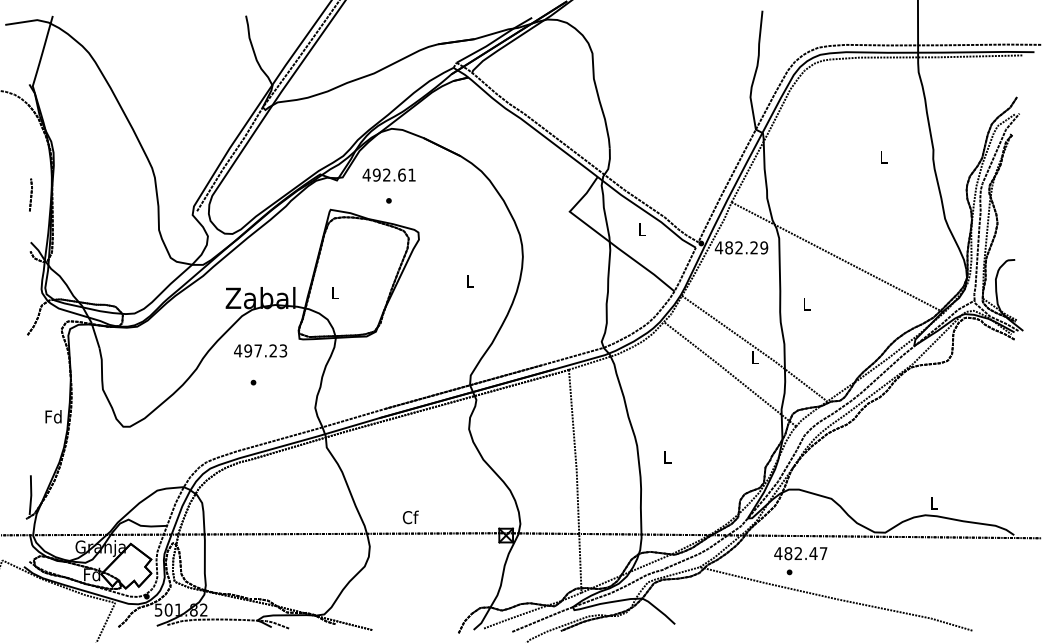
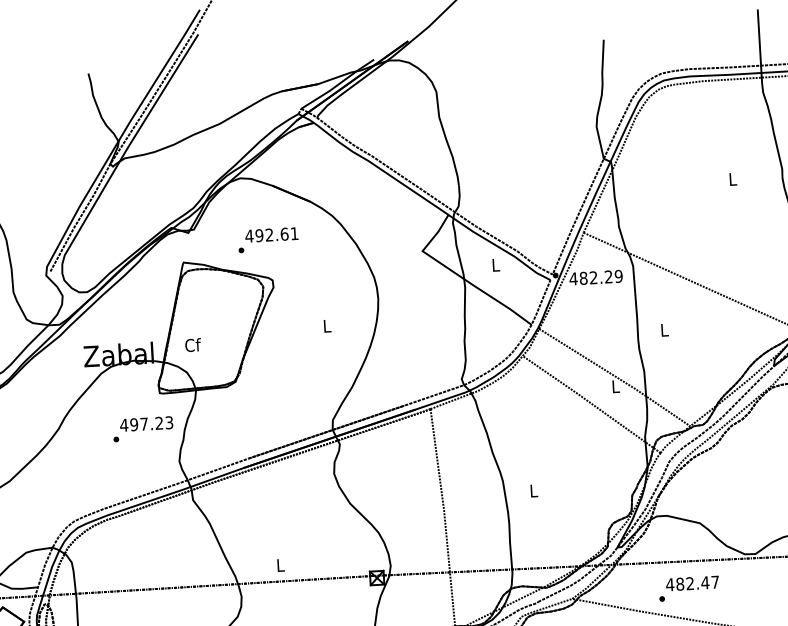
text: (388, 174) -> (271, 234), moved
text: (335, 292) -> (193, 344), L -> Cf
text: (260, 350) -> (146, 423), moved
text: (410, 517) -> (280, 565), Cf -> L
text: (800, 553) -> (692, 583), moved

